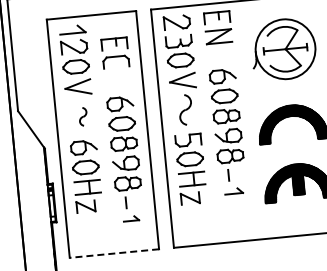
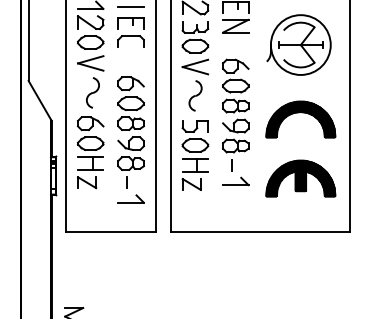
line: (112, 27) -> (130, 6), added
part: (82, 116) -> (92, 92), size x1.67
part: (233, 191) -> (235, 181), size x1.43
part: (130, 218) -> (130, 198), size x1.67
line: (114, 254) -> (110, 232), dashed -> solid

